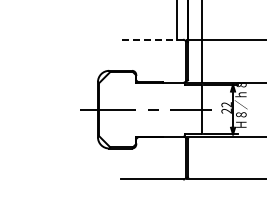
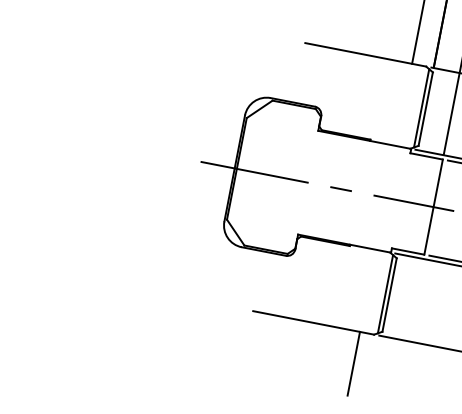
line: (152, 39) -> (365, 54), dashed -> solid
line: (176, 195) -> (353, 362), added

